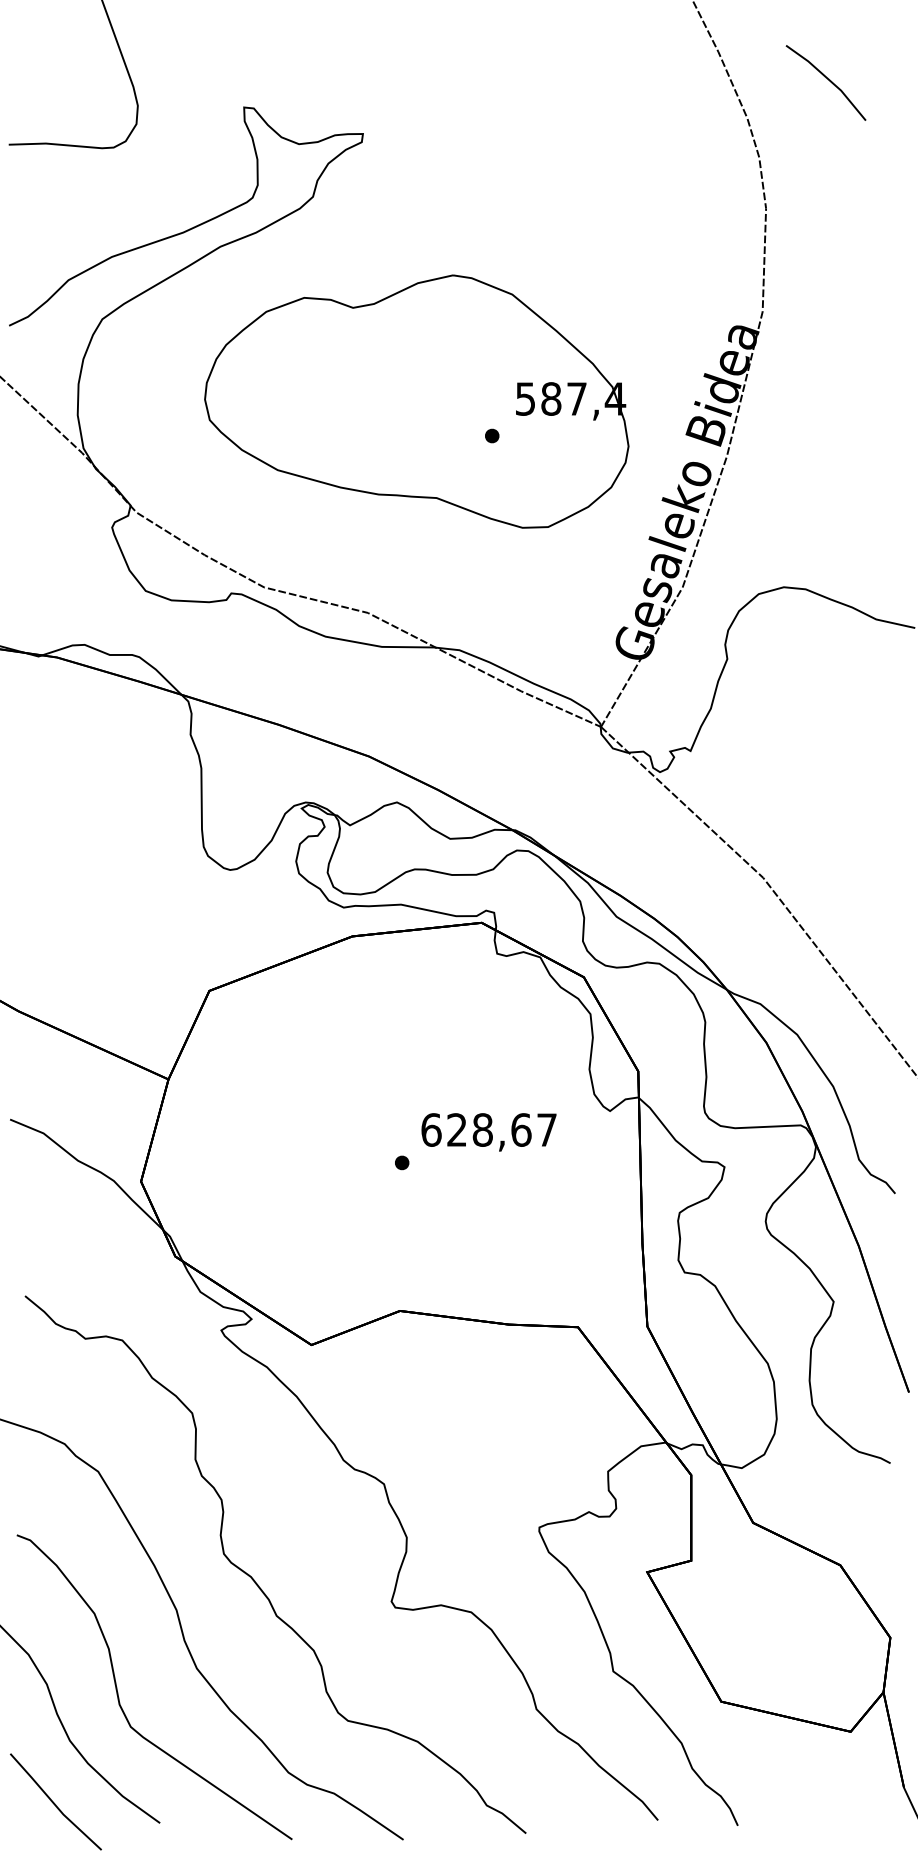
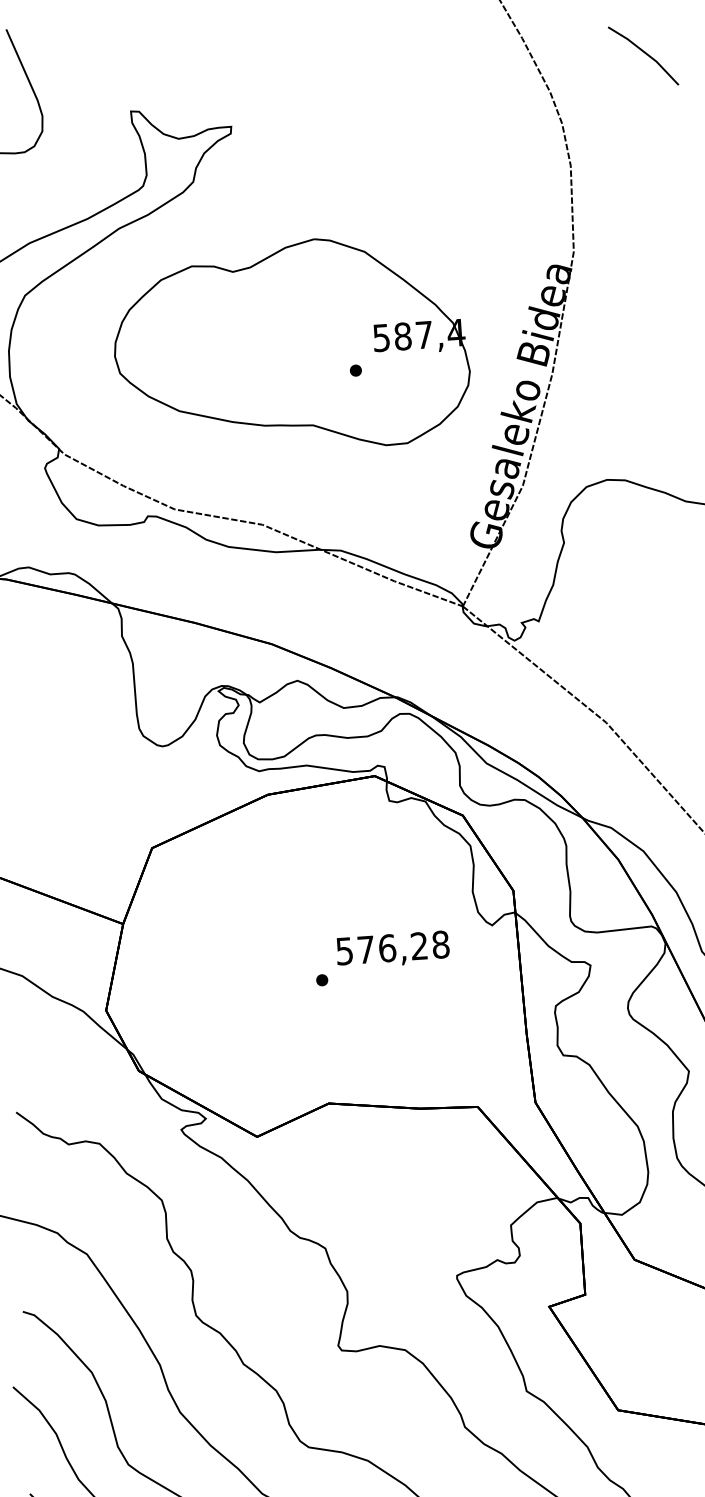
line: (827, 79) -> (644, 53), moved
text: (489, 1129) -> (392, 947), 628,67 -> 576,28

